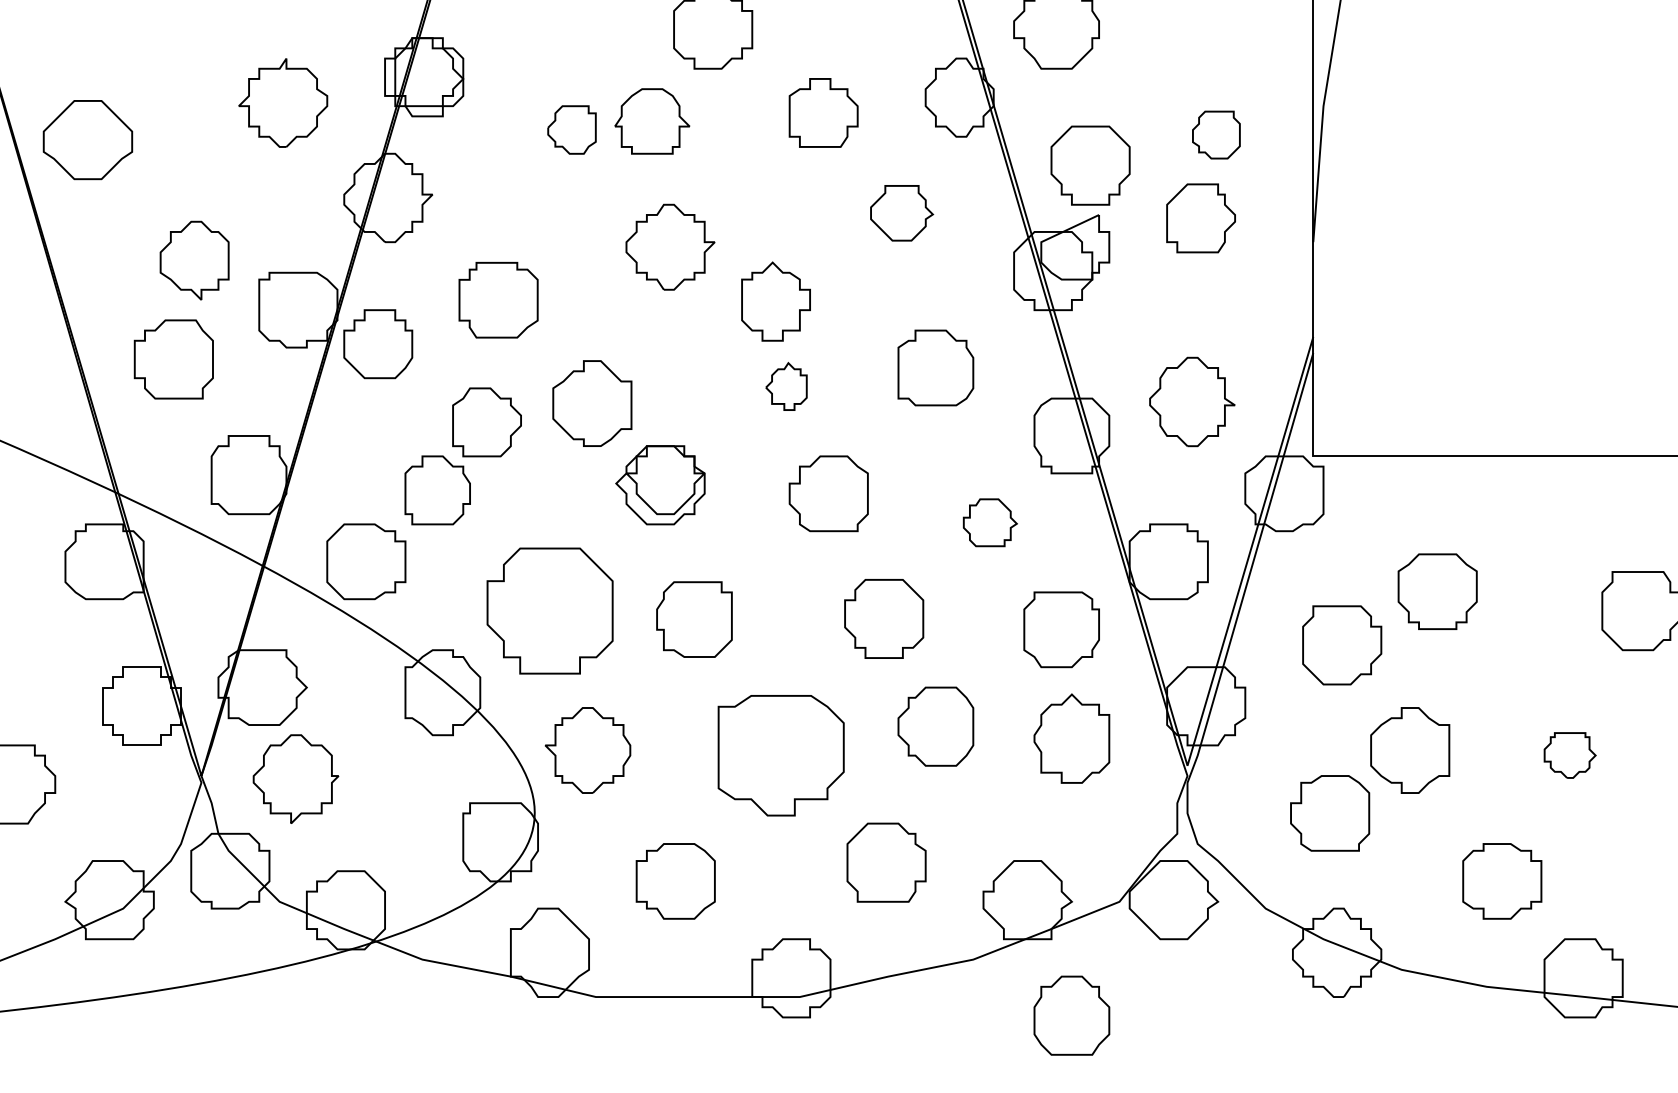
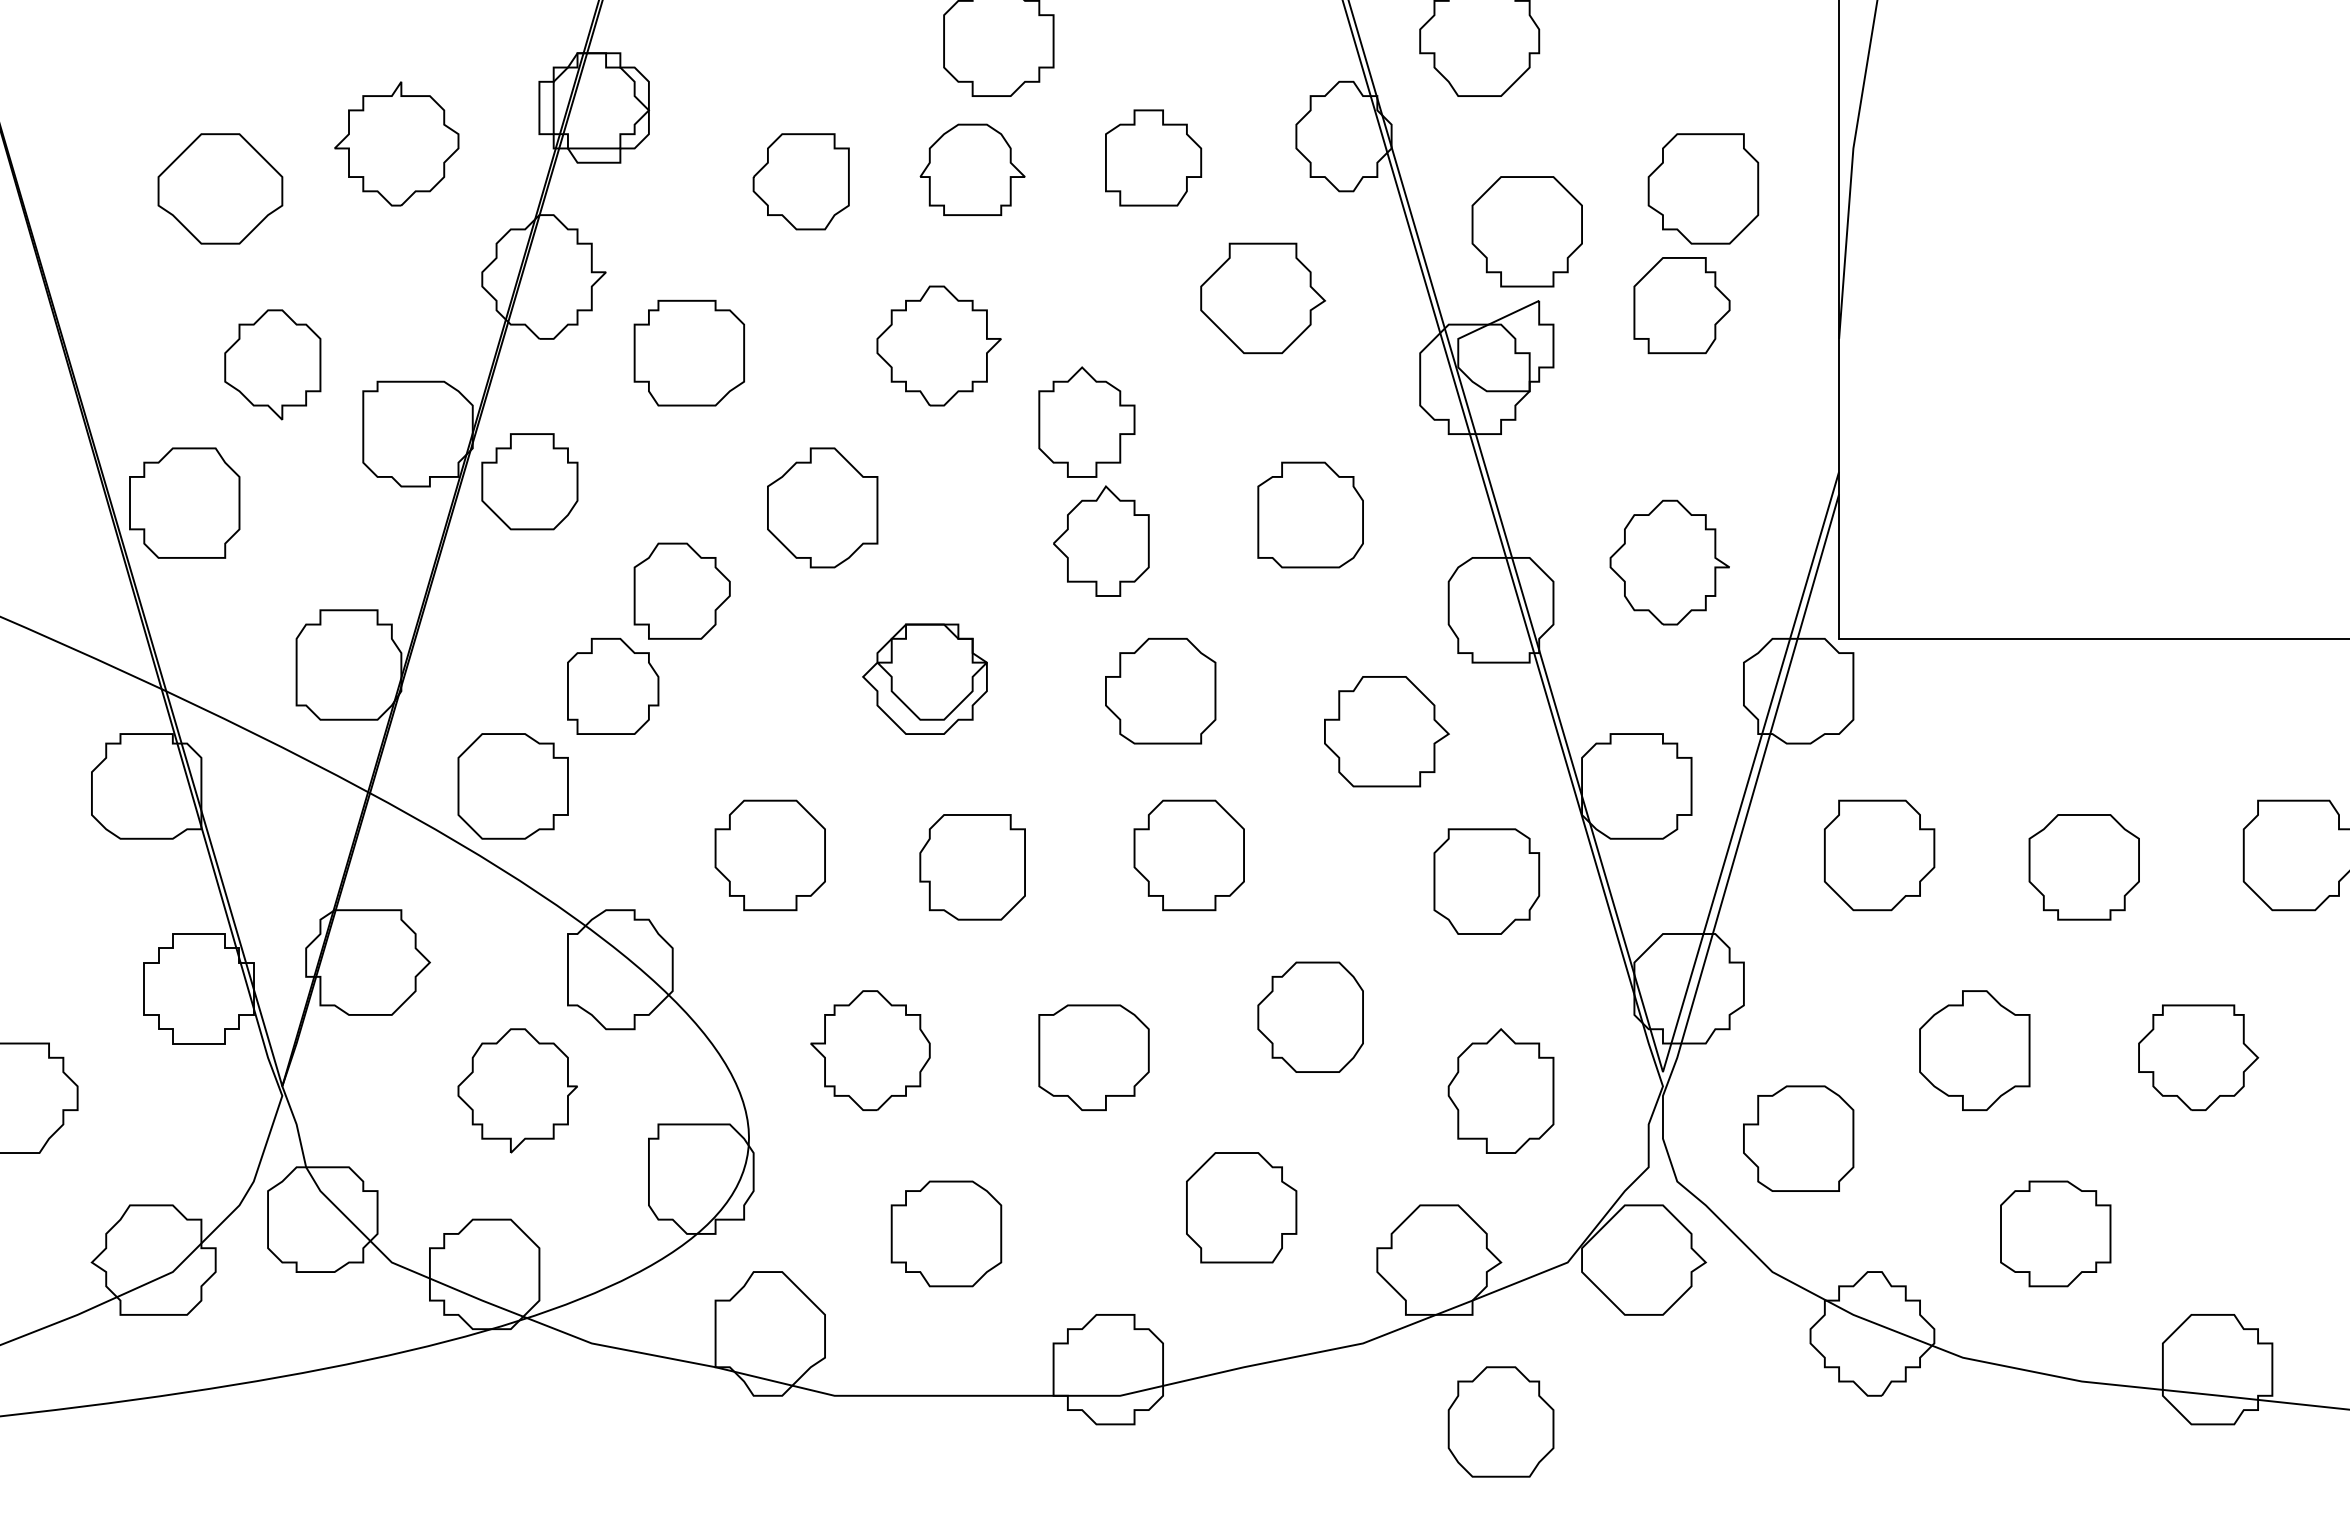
part: (652, 121) -> (972, 169), moved
part: (571, 129) -> (800, 181), size x1.43
part: (1216, 134) -> (1703, 188), size x1.67
part: (88, 139) -> (220, 188), moved
part: (902, 213) -> (1263, 298), size x1.43
part: (497, 299) -> (688, 352), moved
part: (173, 359) -> (184, 502), moved
part: (786, 386) -> (1101, 540), size x1.67
part: (592, 403) -> (822, 507), moved
part: (990, 522) -> (1386, 731), size x1.67
part: (1437, 591) -> (2083, 867), moved
part: (549, 611) -> (769, 855), size x0.62
part: (883, 618) -> (1188, 855), moved
part: (1342, 645) -> (1879, 855), moved
part: (1071, 738) -> (1500, 1090), moved
part: (587, 750) -> (870, 1050), moved
part: (780, 755) -> (1093, 1057), size x0.62
part: (1569, 755) -> (2198, 1057), size x1.67
part: (295, 778) -> (517, 1090), moved
part: (1330, 813) -> (1798, 1138), moved
part: (1502, 881) -> (2055, 1233), moved

